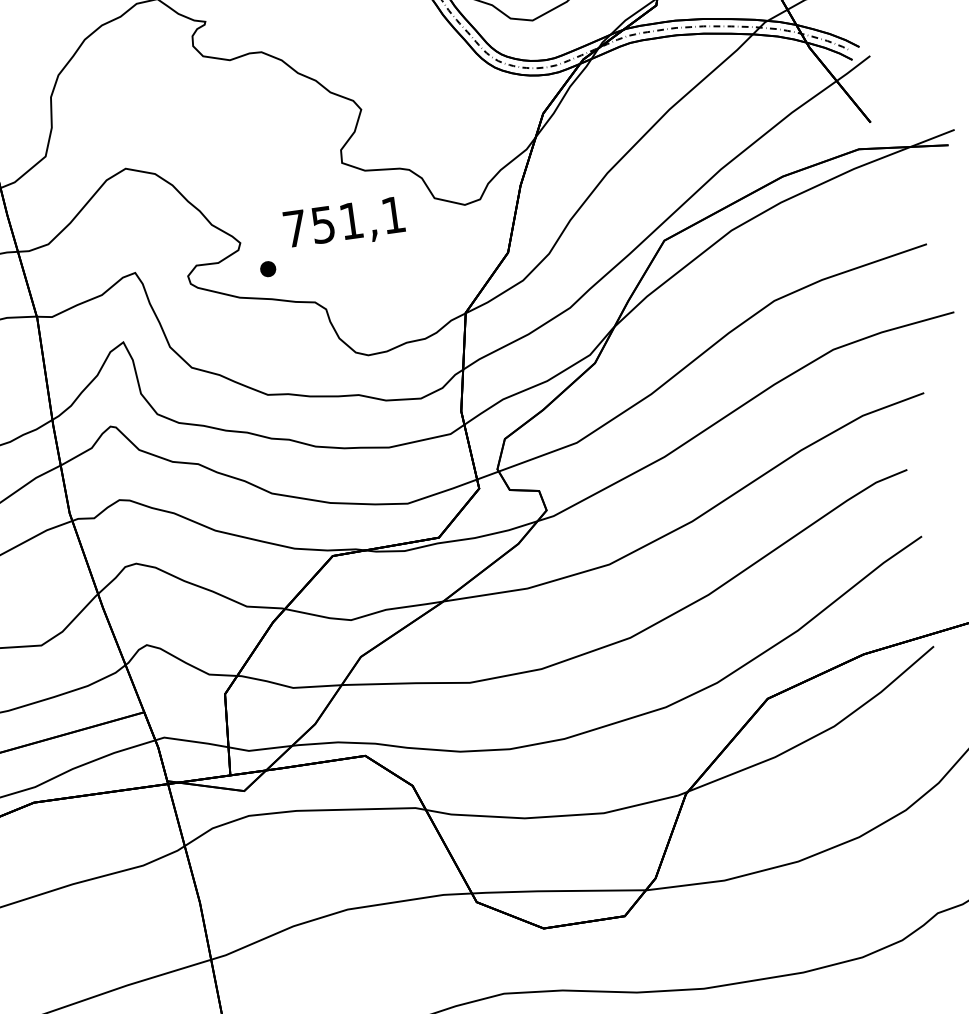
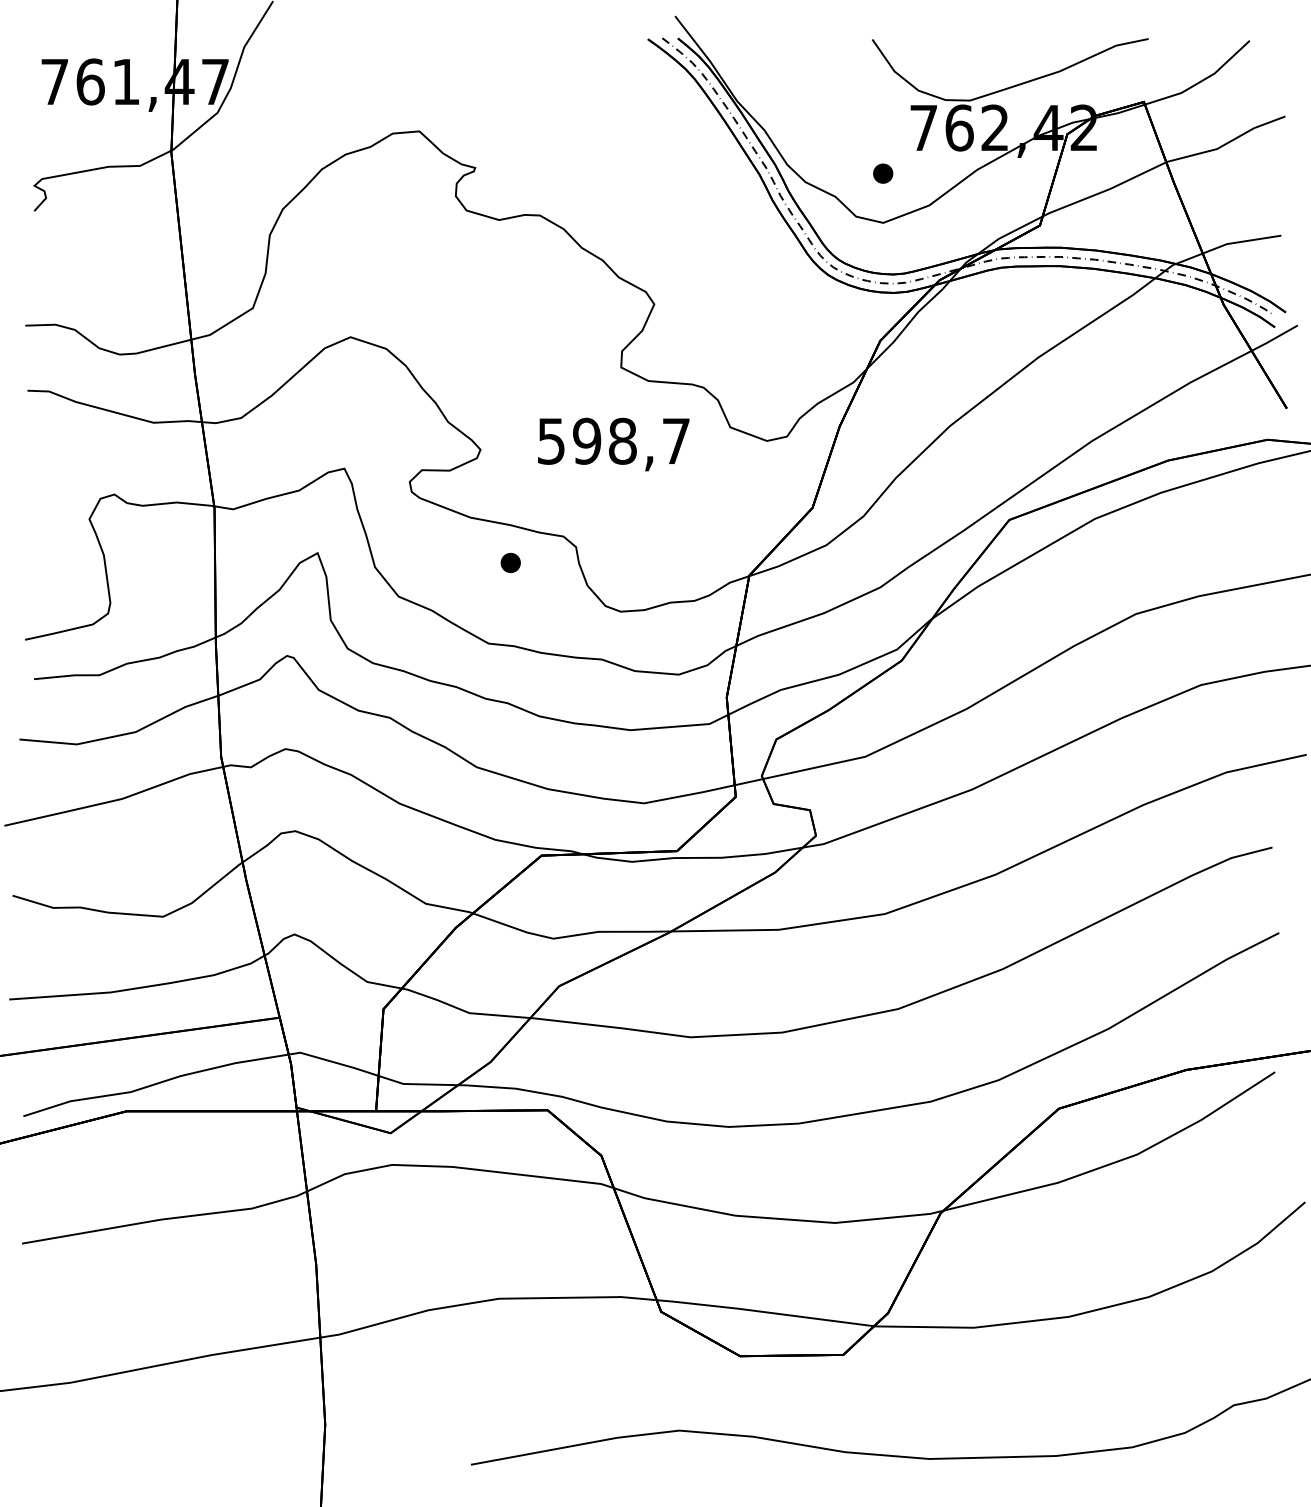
text: (344, 221) -> (613, 440), 751,1 -> 598,7
part: (267, 268) -> (510, 562), moved

